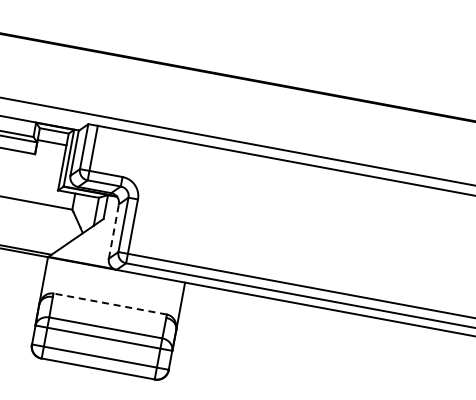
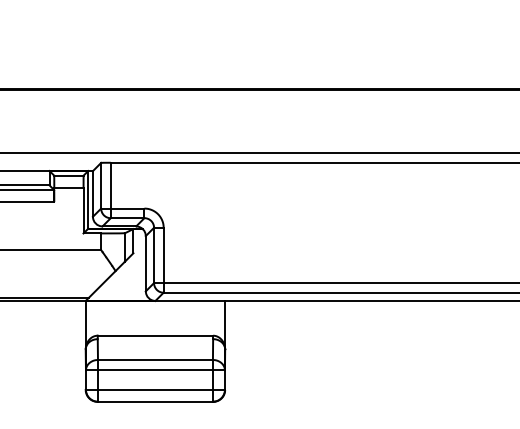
line: (113, 231) -> (145, 263), dashed -> solid
line: (110, 303) -> (155, 335), dashed -> solid

